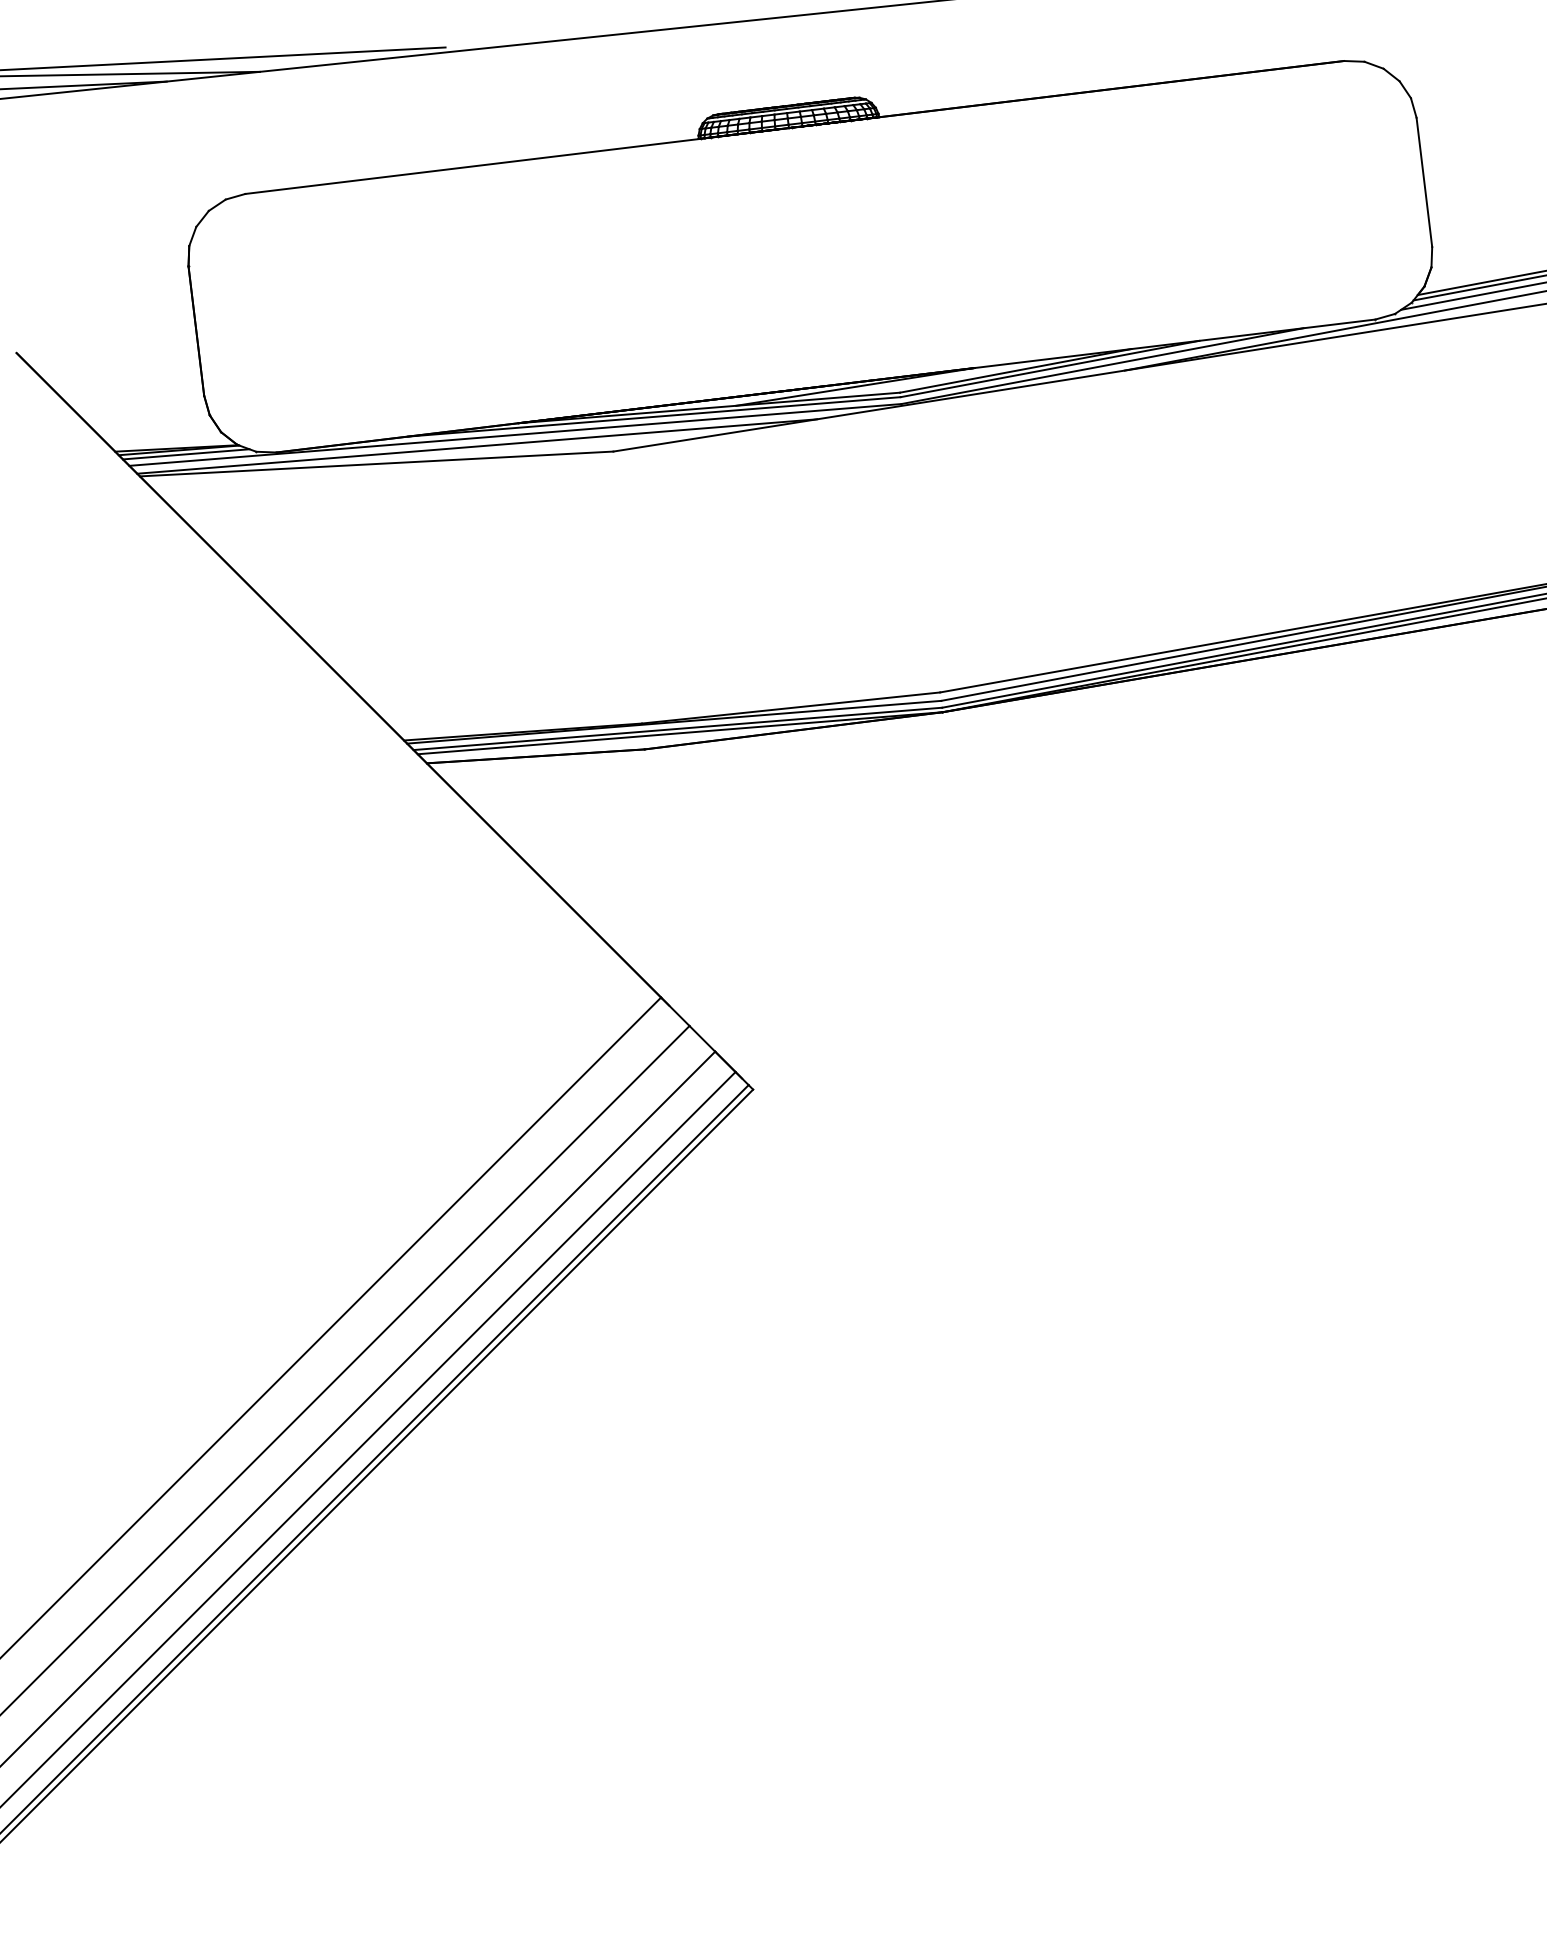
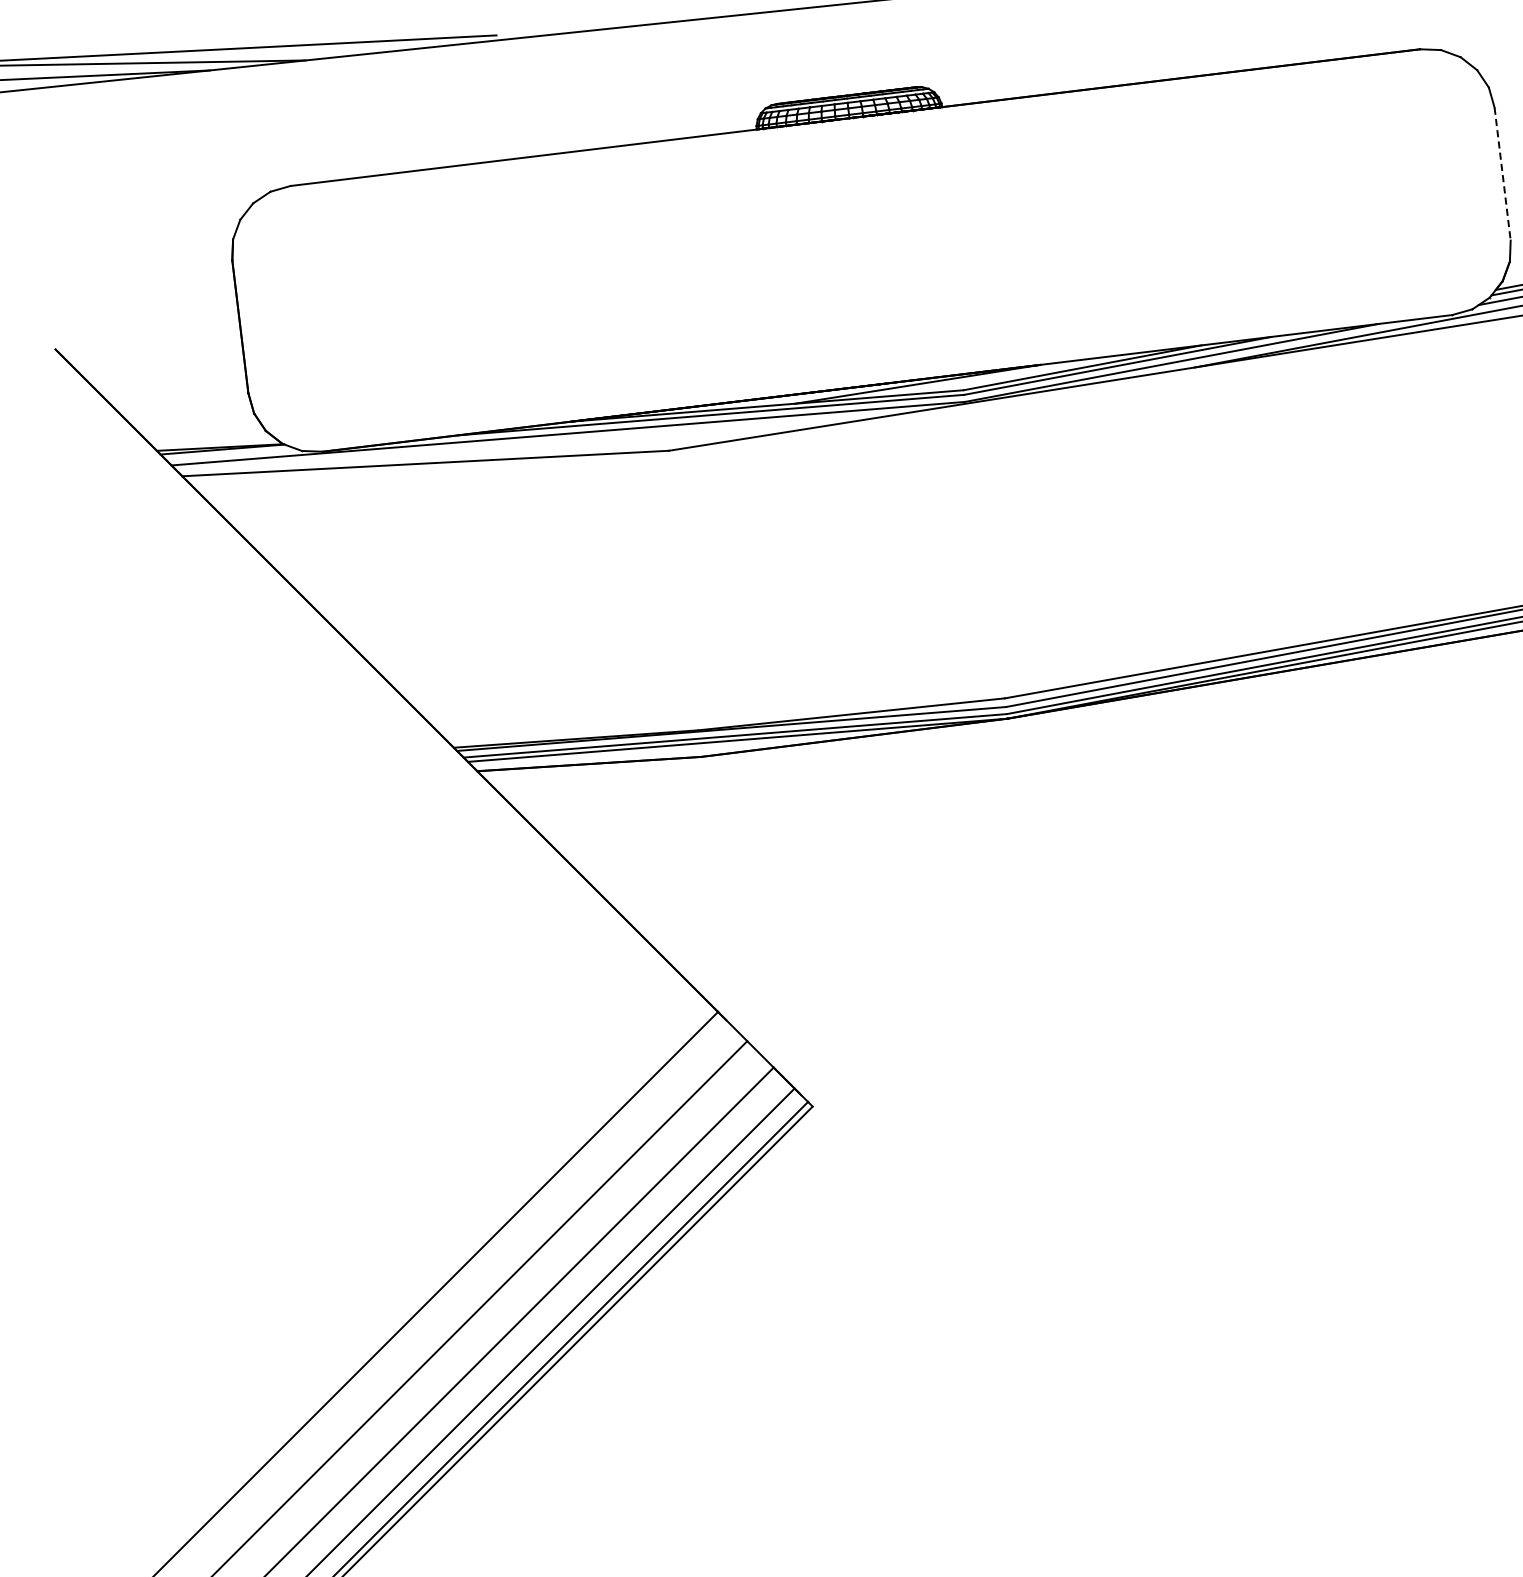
line: (1424, 182) -> (1502, 174), solid -> dashed
line: (477, 446) -> (529, 445), removed
line: (185, 454) -> (229, 453), removed

